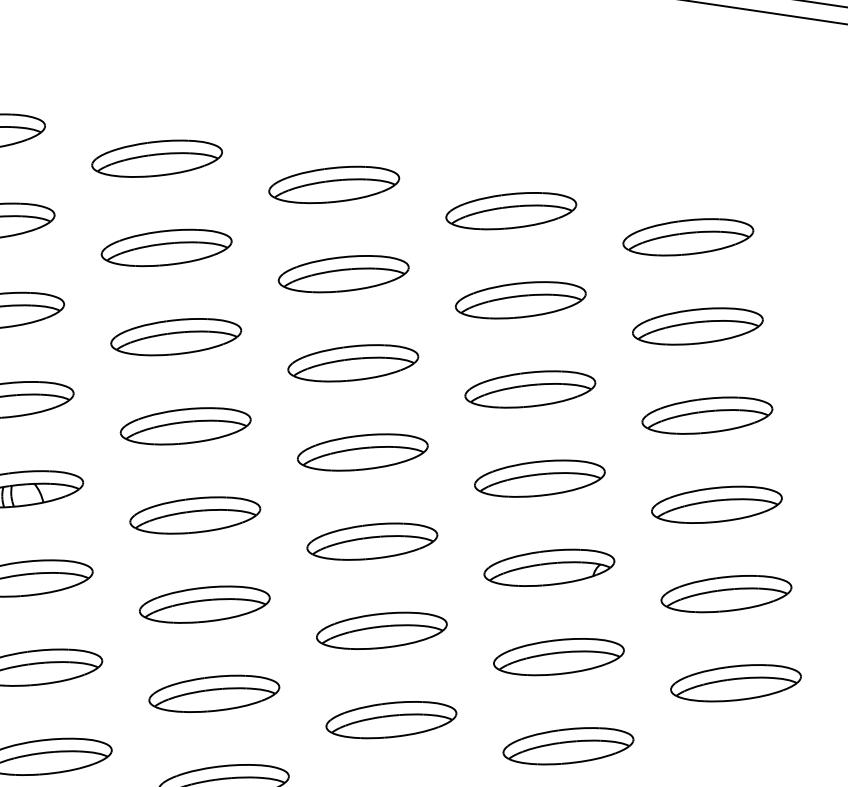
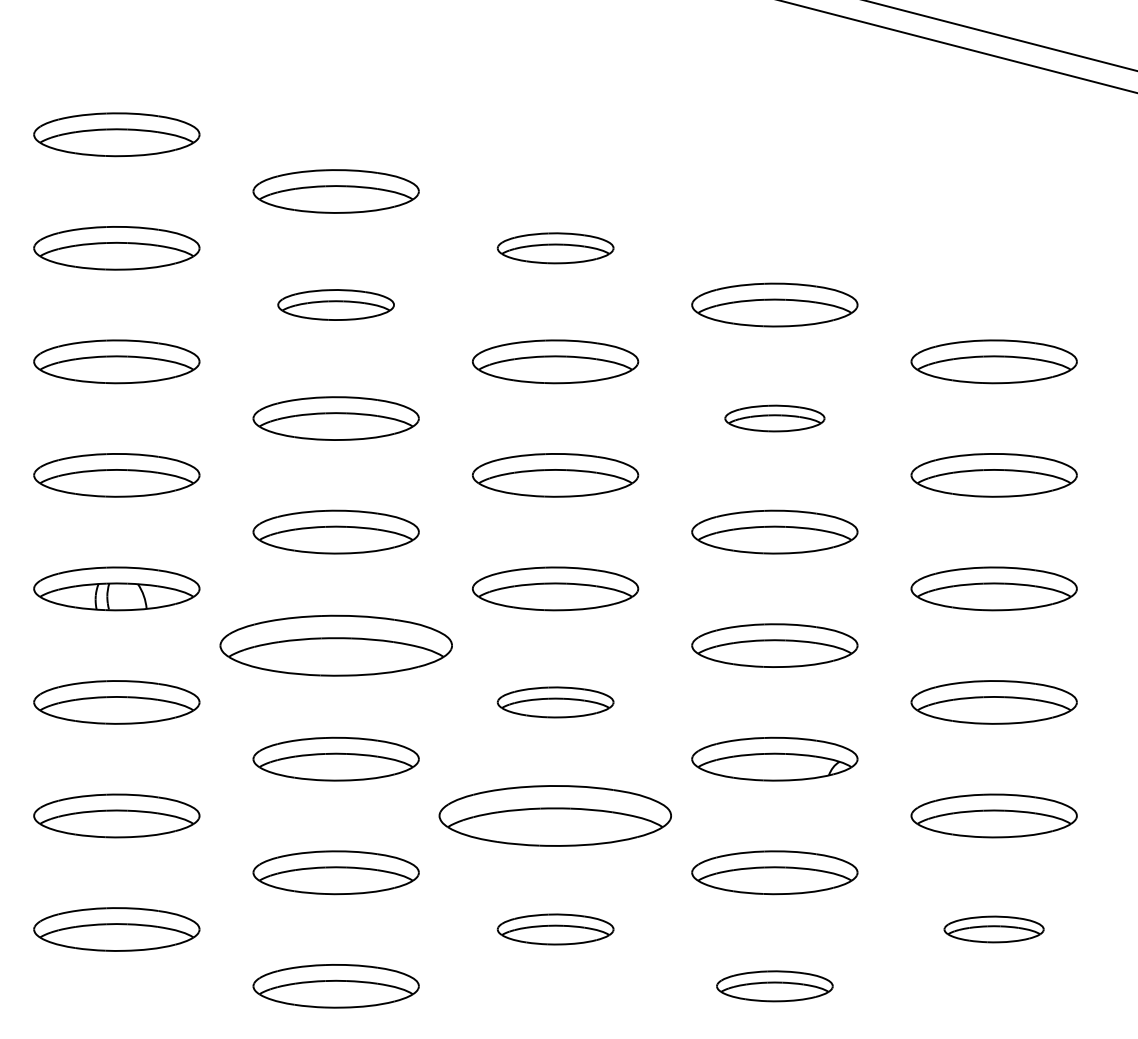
part: (334, 185) -> (555, 248), size x0.7
part: (166, 247) -> (335, 304), size x0.7
part: (520, 300) -> (774, 418), size x0.6
part: (194, 515) -> (335, 645), size x1.4
part: (372, 541) -> (555, 702), size x0.7
part: (381, 630) -> (555, 815), size x1.4
part: (735, 683) -> (993, 929), size x0.6
part: (391, 720) -> (555, 929), size x0.7
part: (568, 746) -> (774, 986), size x0.7

